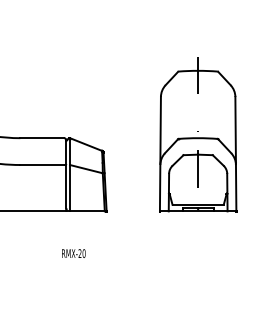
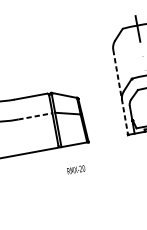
line: (160, 154) -> (120, 92), solid -> dashed
line: (42, 165) -> (34, 116), solid -> dashed
text: (73, 253) -> (75, 169), moved

